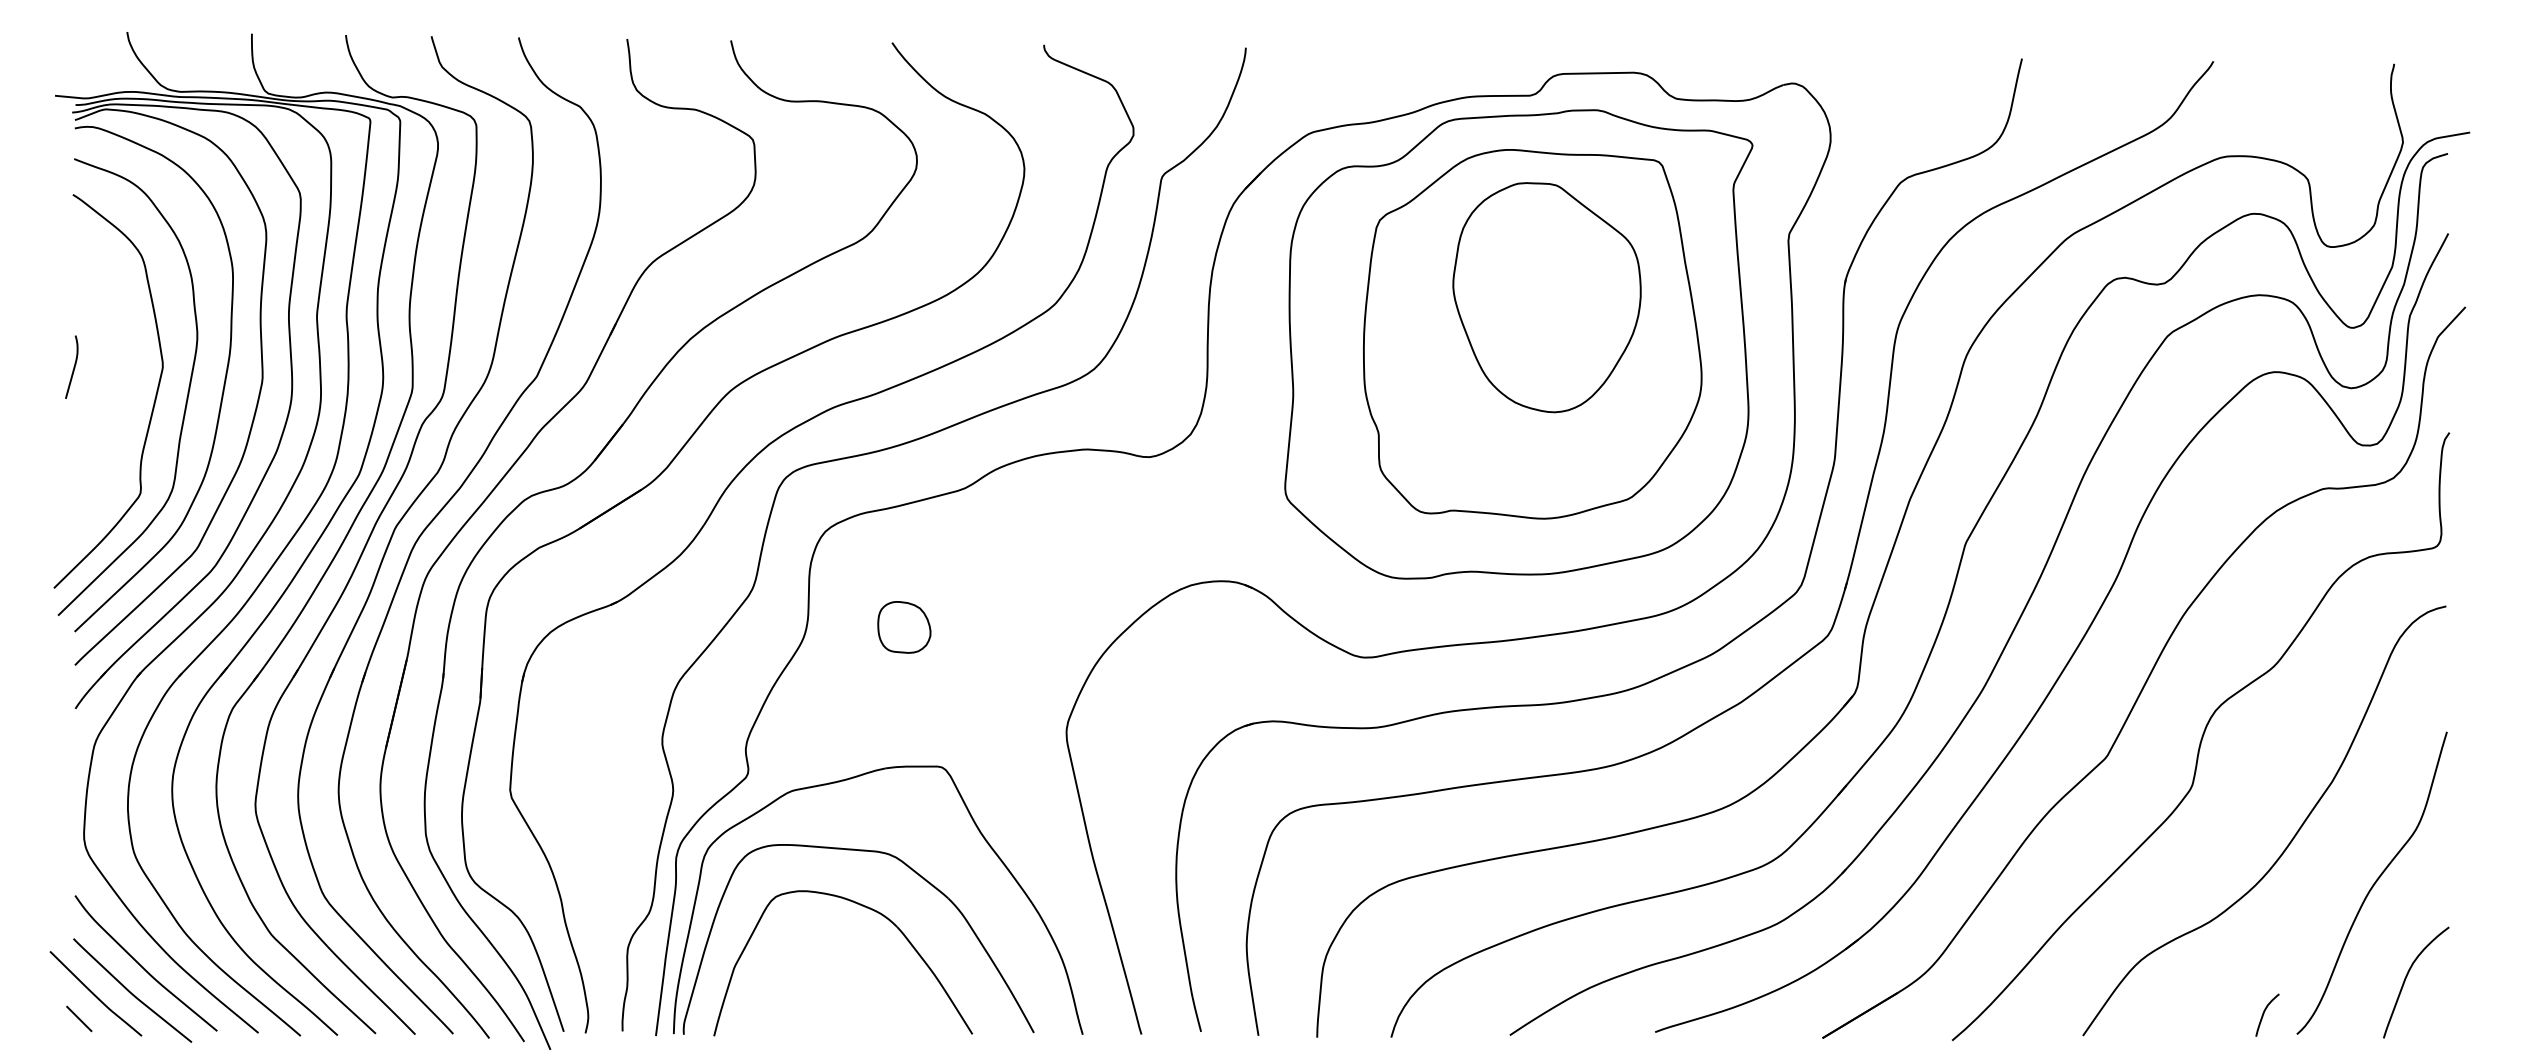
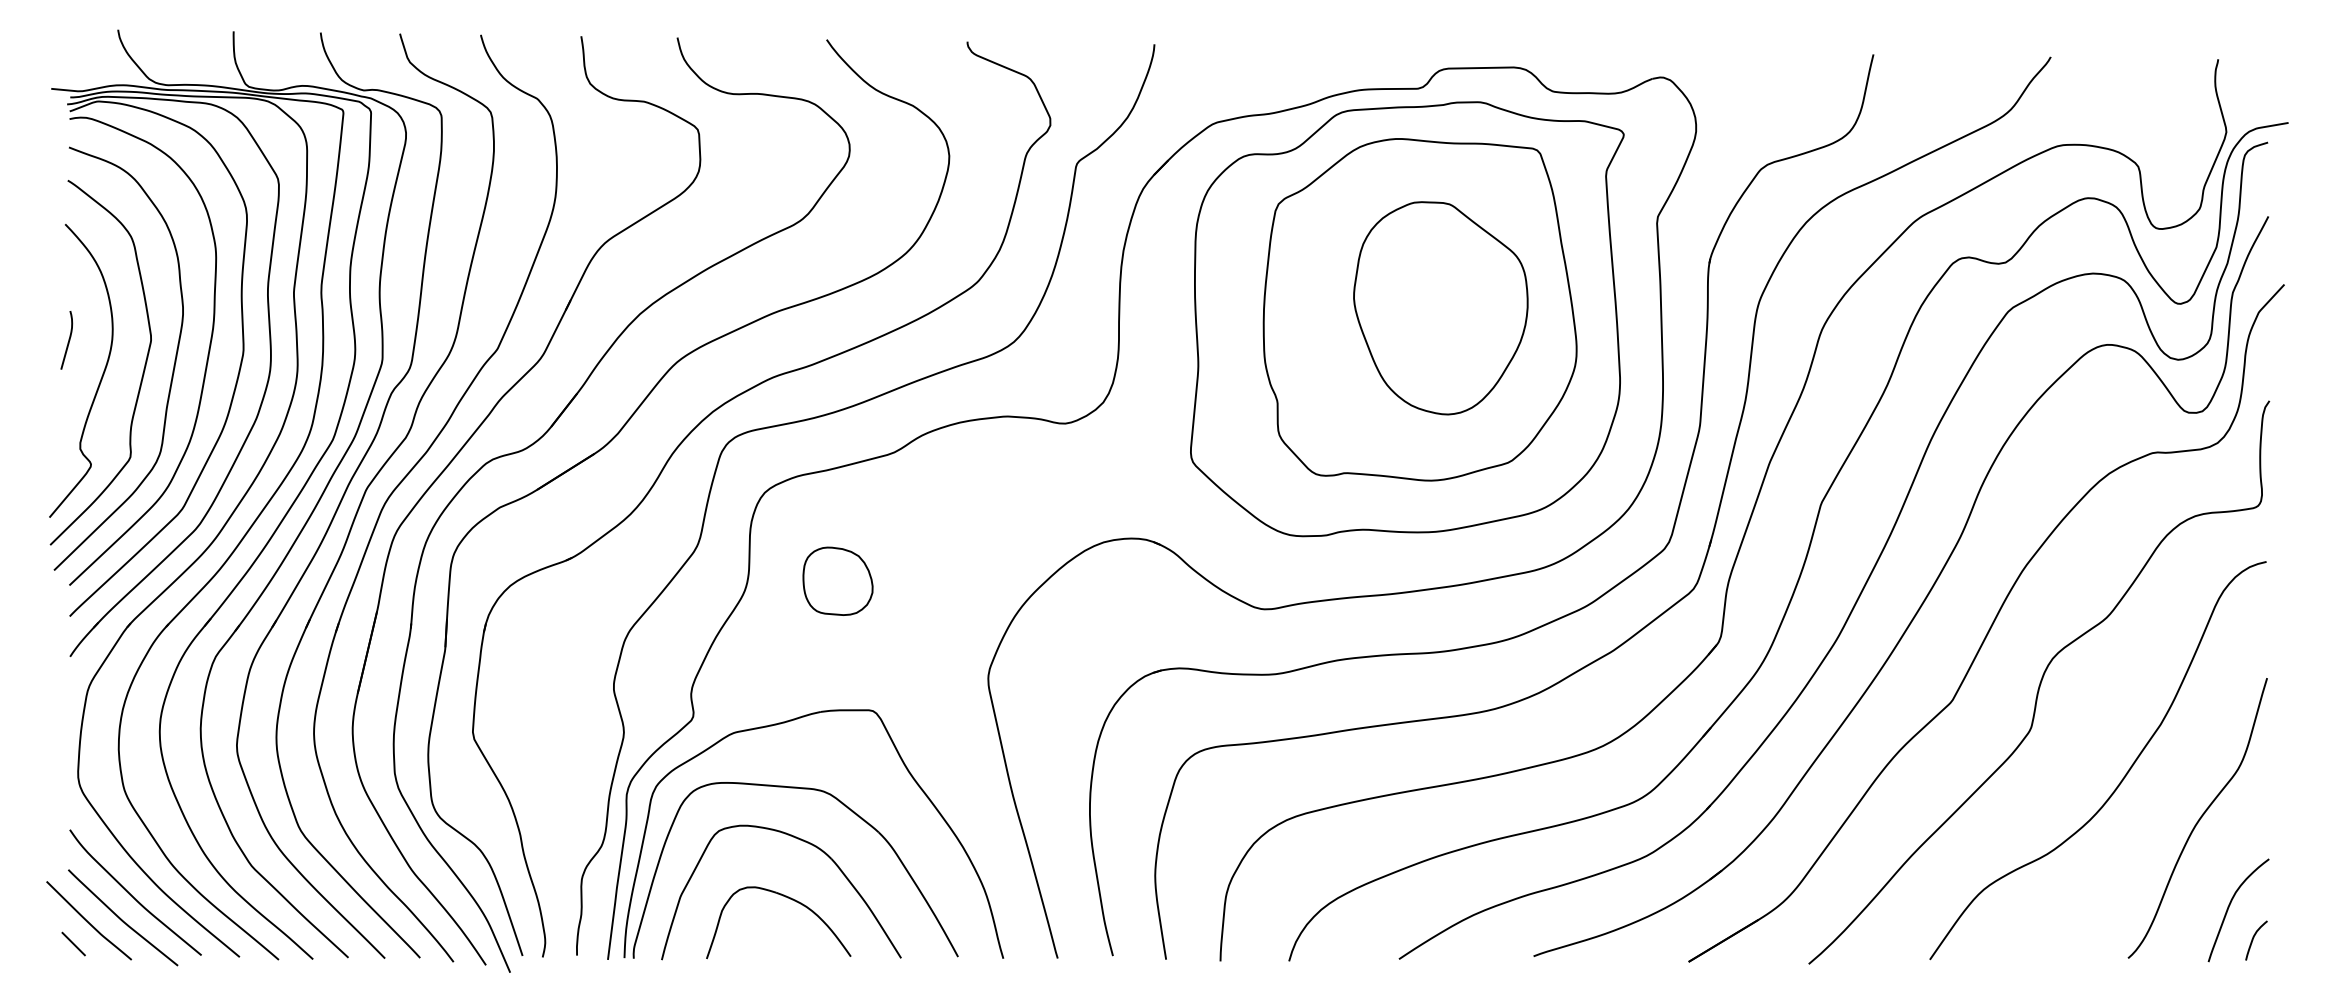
part: (1546, 297) -> (1440, 308), moved
curve: (109, 405) -> (101, 375), added
part: (904, 627) -> (838, 581), size x1.43
part: (849, 969) -> (787, 898), added
curve: (2264, 1014) -> (2253, 939), moved

